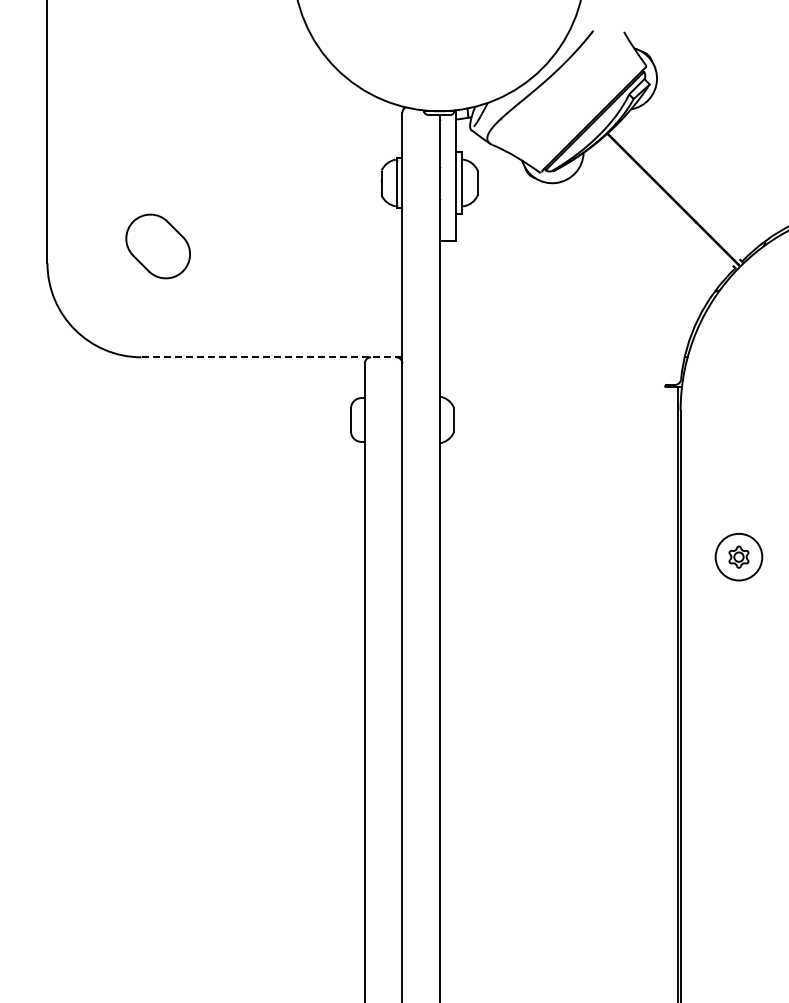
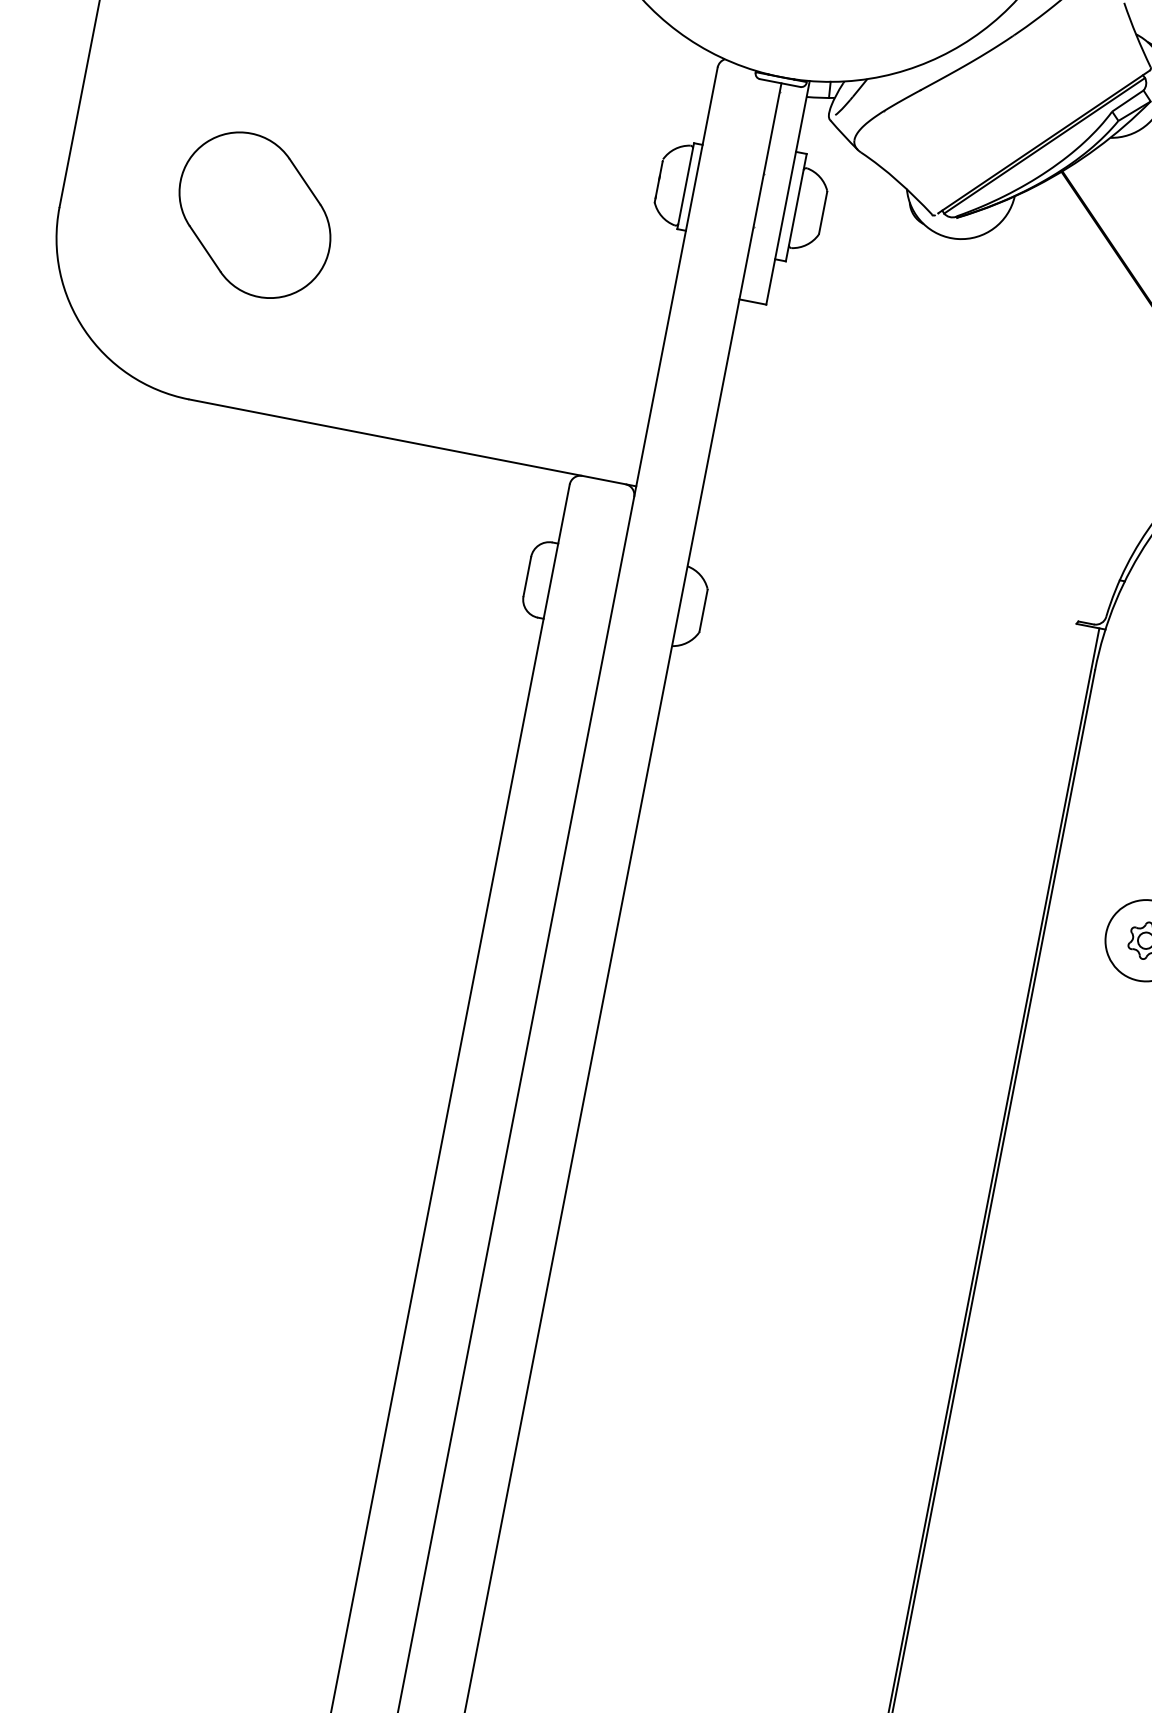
part: (157, 246) -> (253, 215), size x1.43
line: (271, 357) -> (411, 443), dashed -> solid

